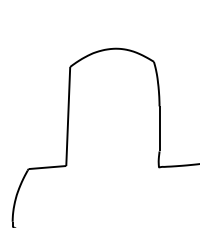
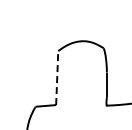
line: (68, 117) -> (57, 78), solid -> dashed

